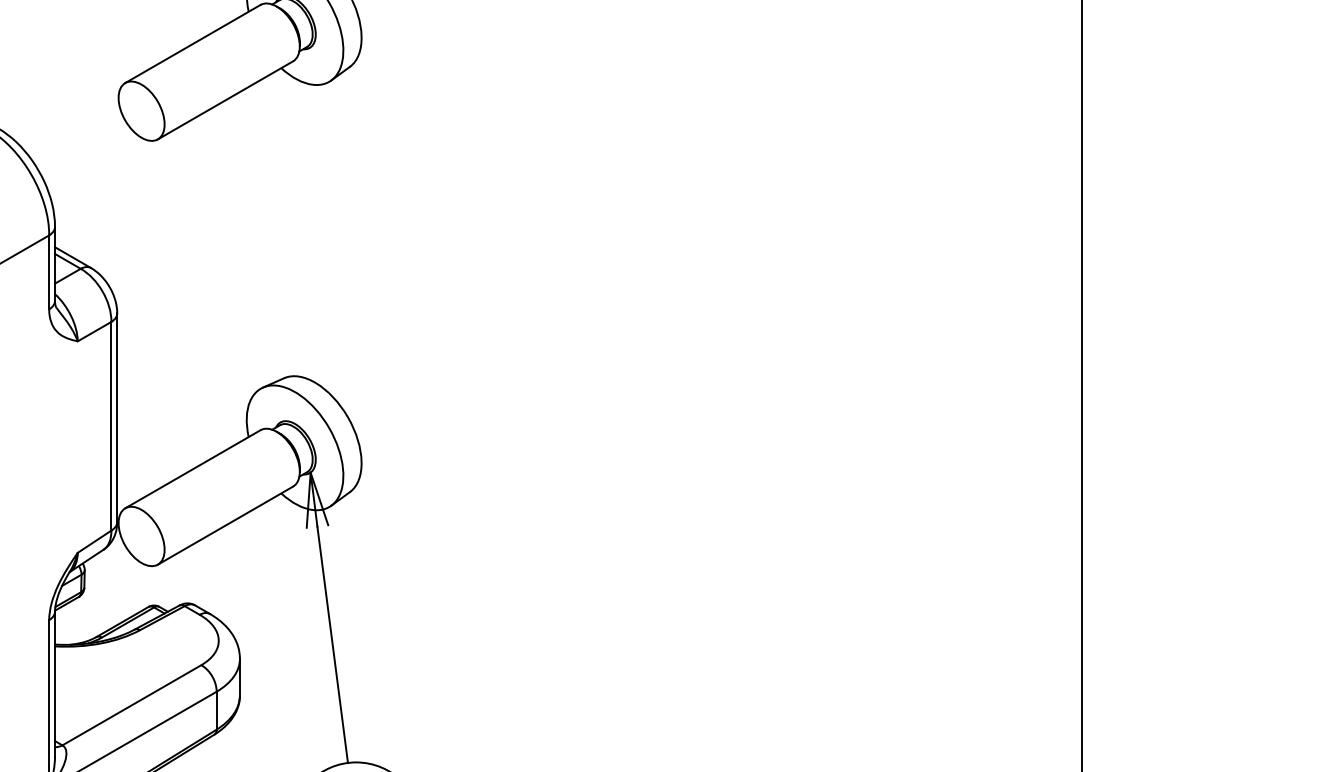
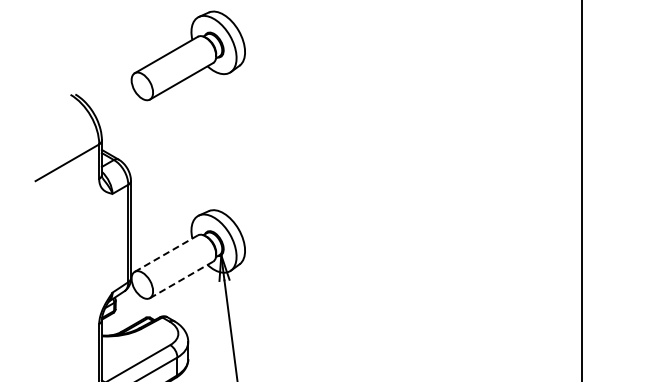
line: (191, 468) -> (165, 253), solid -> dashed
line: (225, 526) -> (181, 280), solid -> dashed

